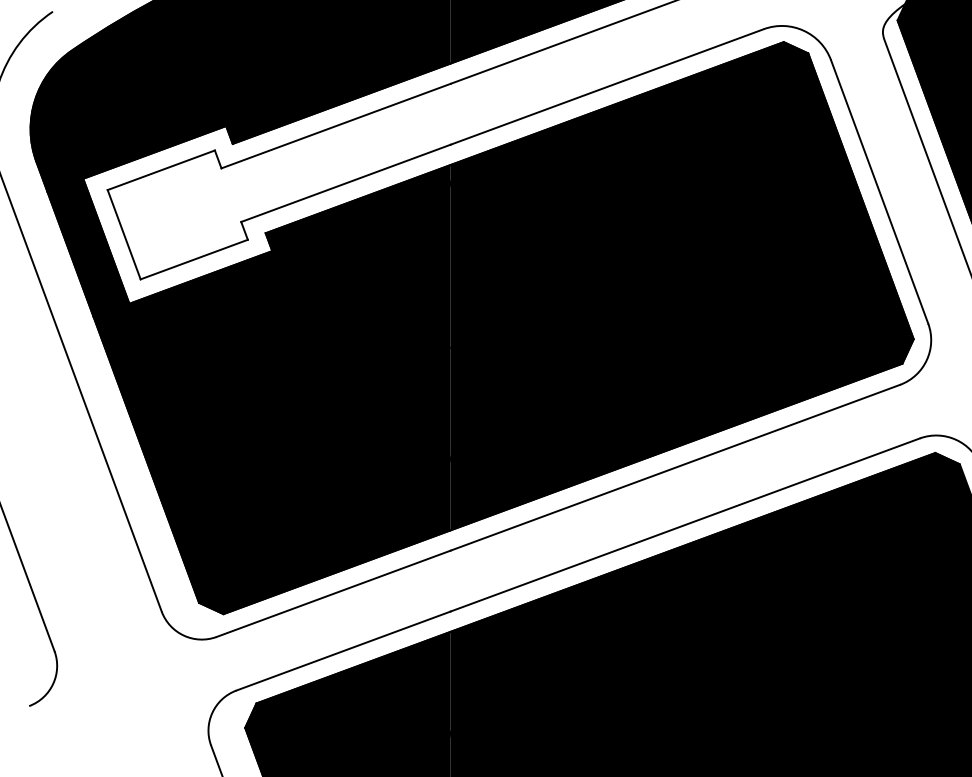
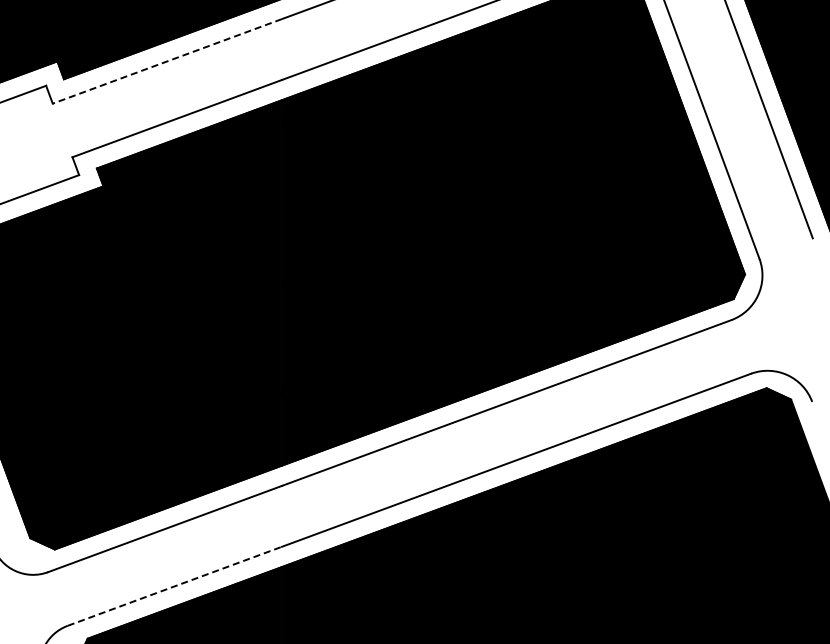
line: (335, 126) -> (166, 61), solid -> dashed
line: (344, 650) -> (175, 585), solid -> dashed

